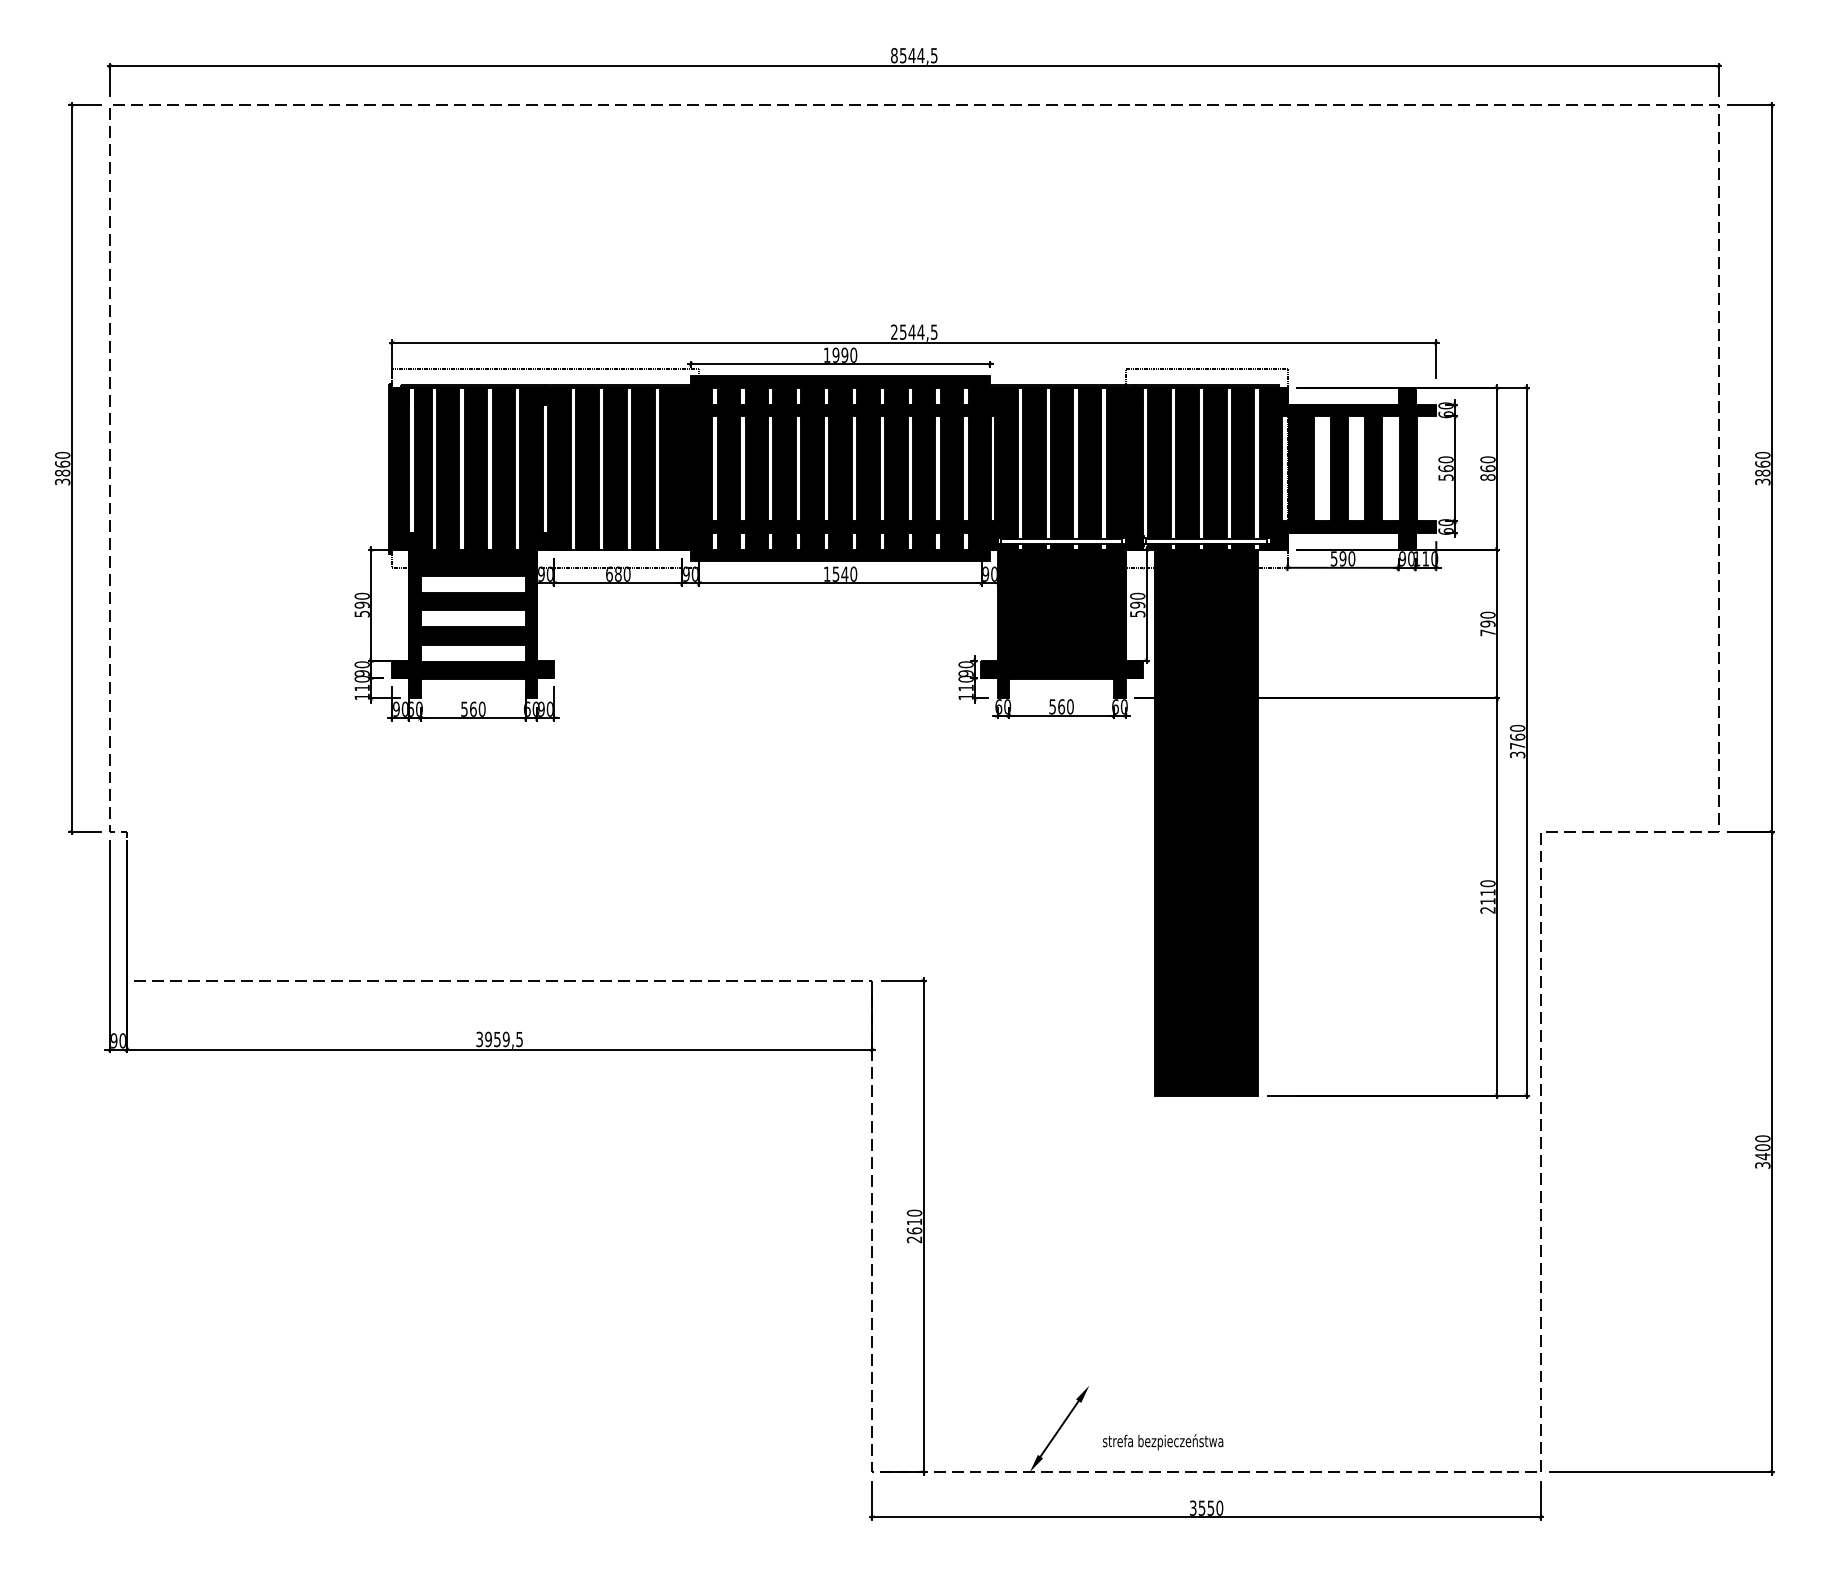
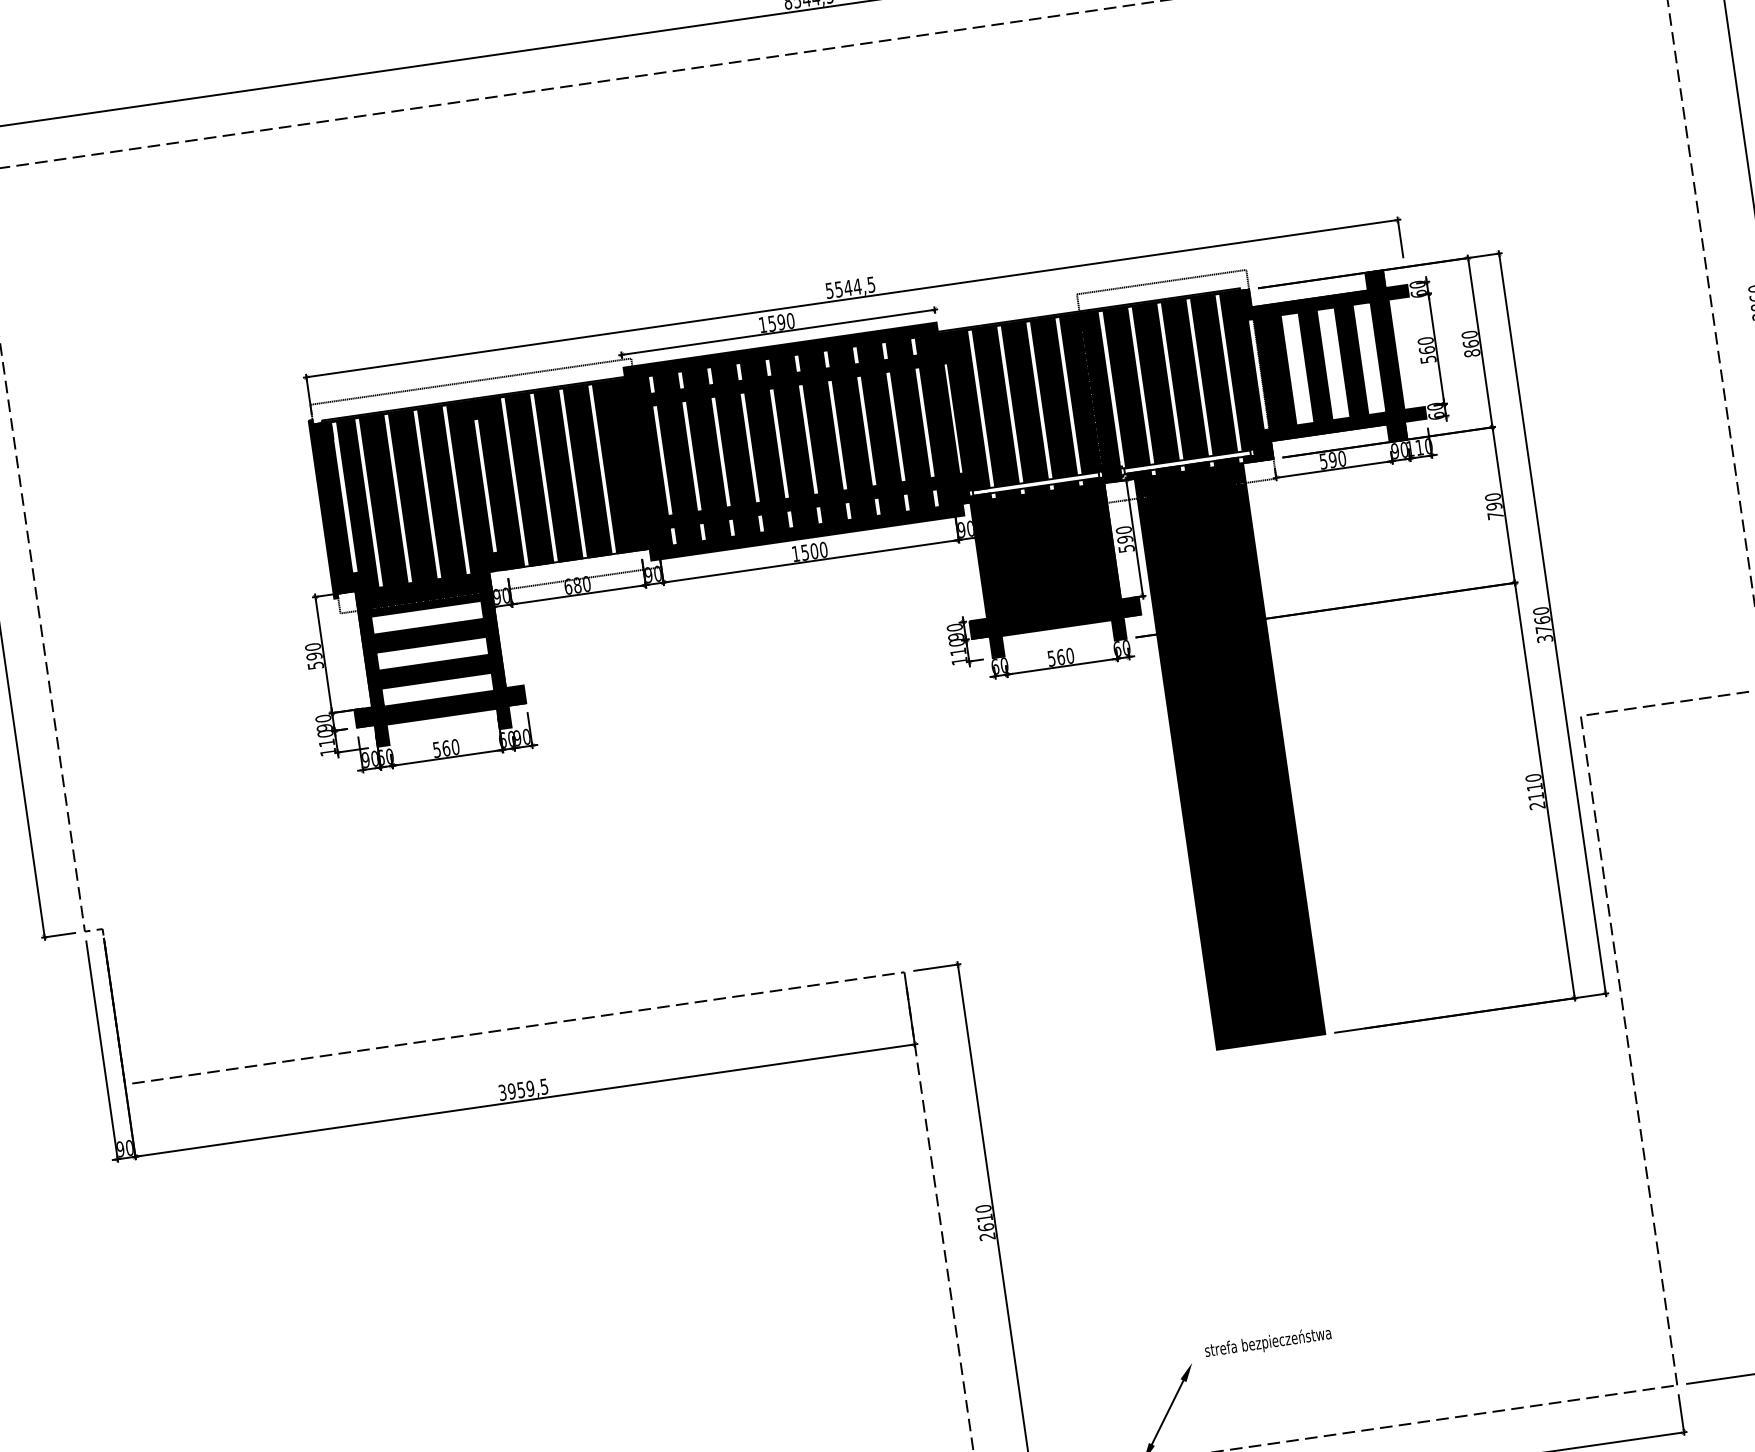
text: (894, 331) -> (829, 290), 2544,5 -> 5544,5
text: (835, 354) -> (771, 322), 1990 -> 1590
text: (844, 573) -> (813, 550), 1540 -> 1500
text: (1163, 1442) -> (1268, 1343), moved

